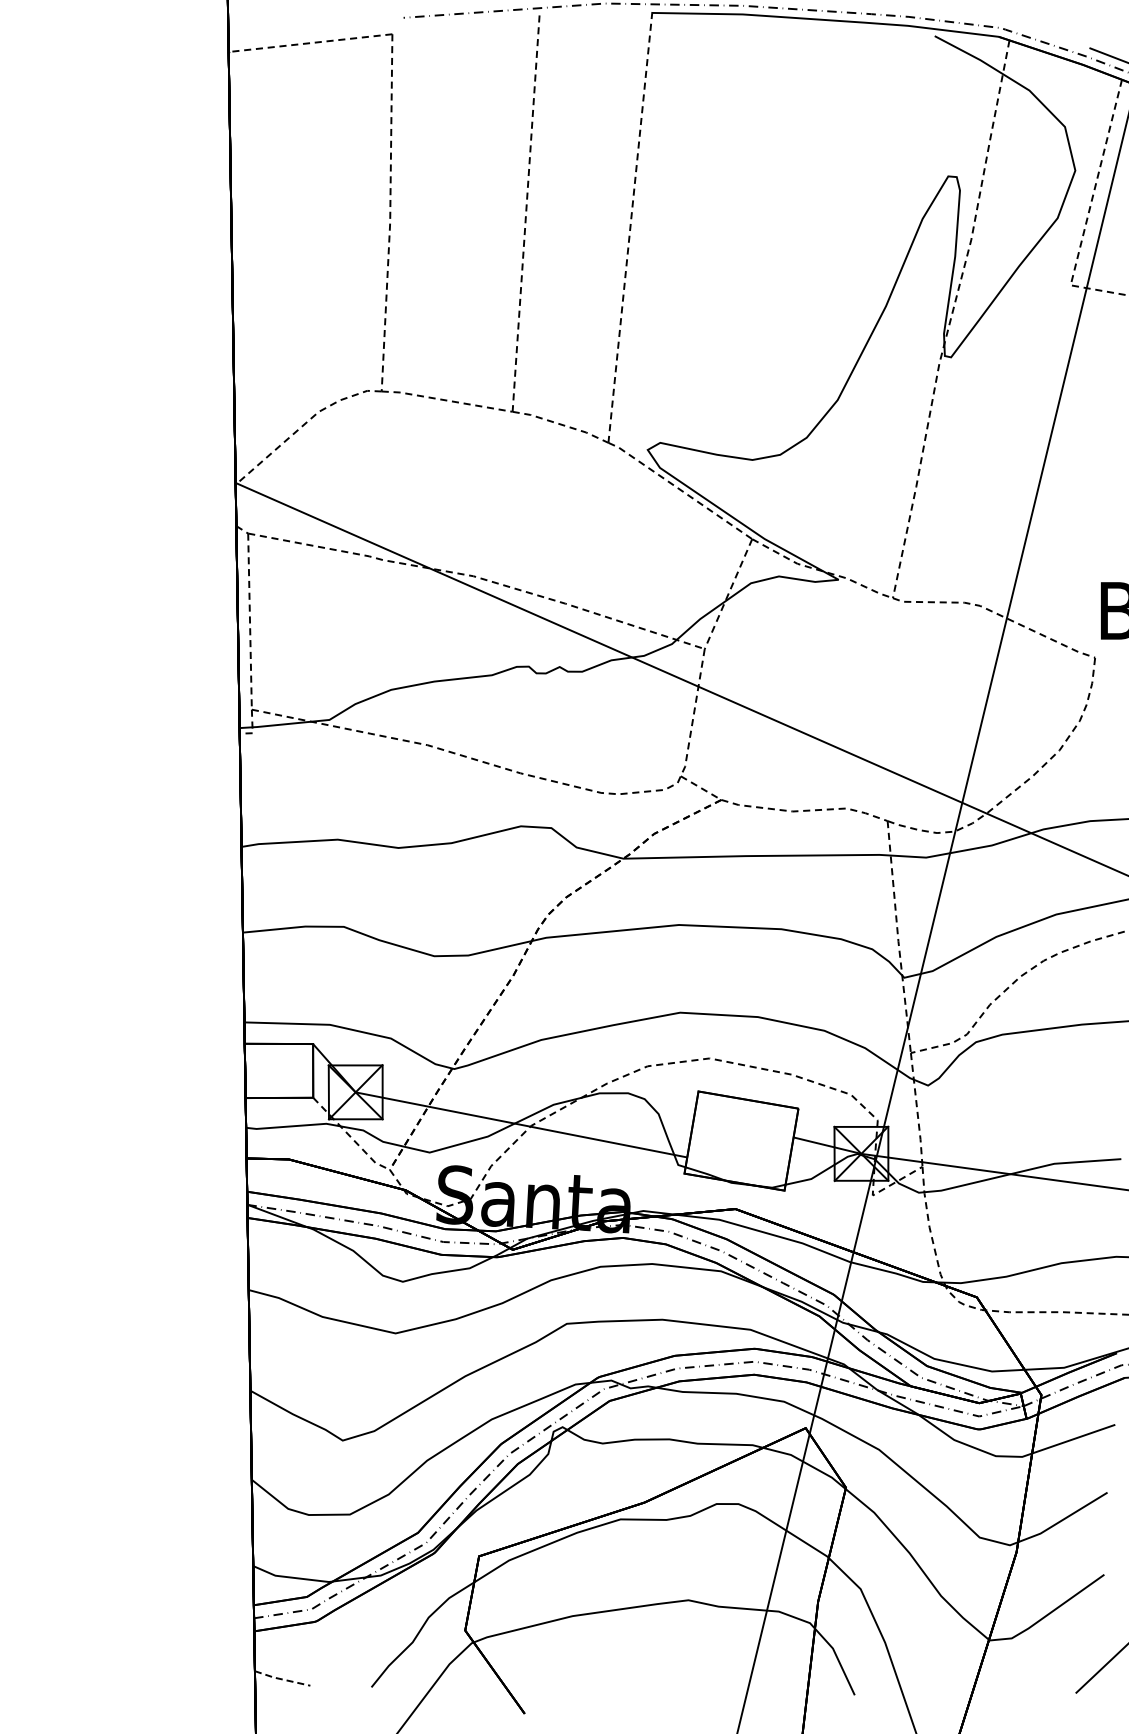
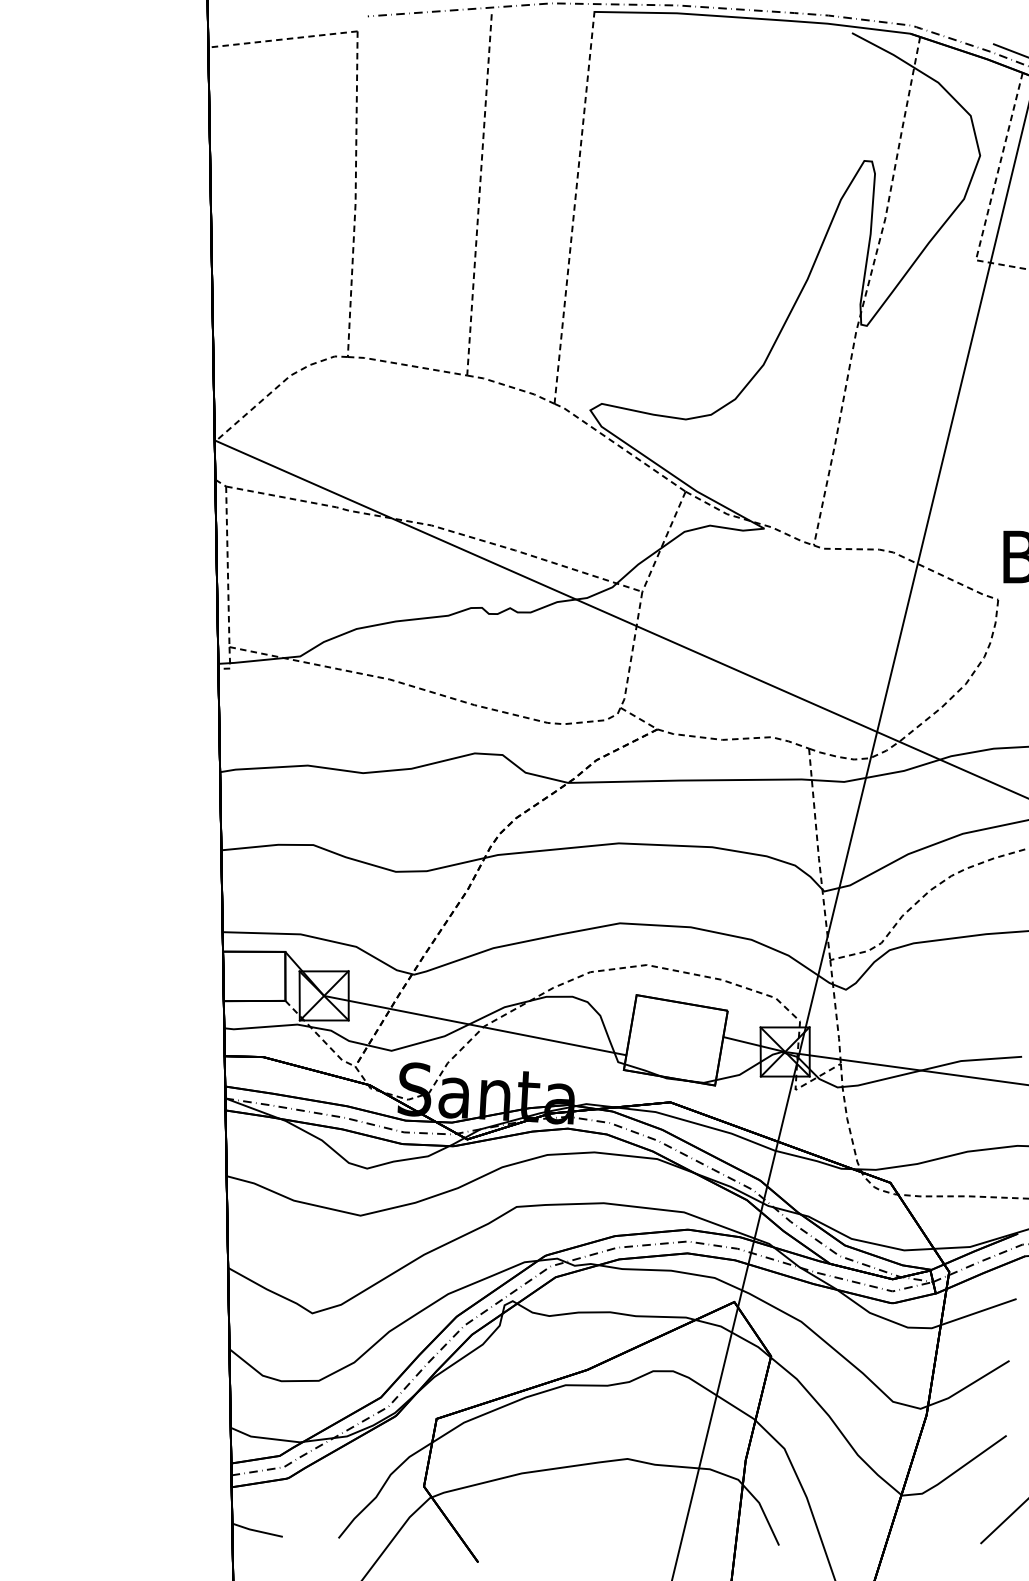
line: (282, 1679) -> (257, 1531), dashed -> solid

